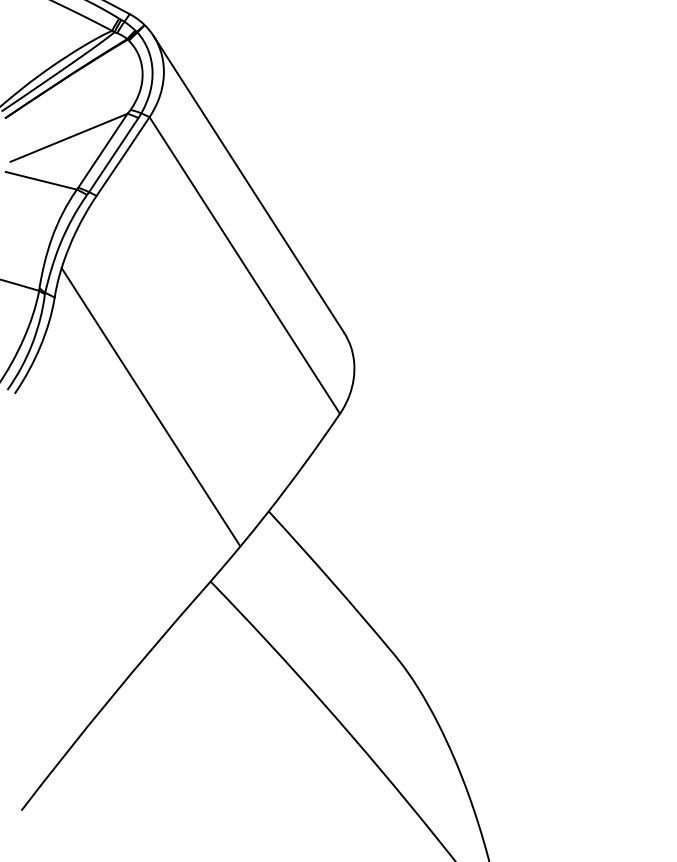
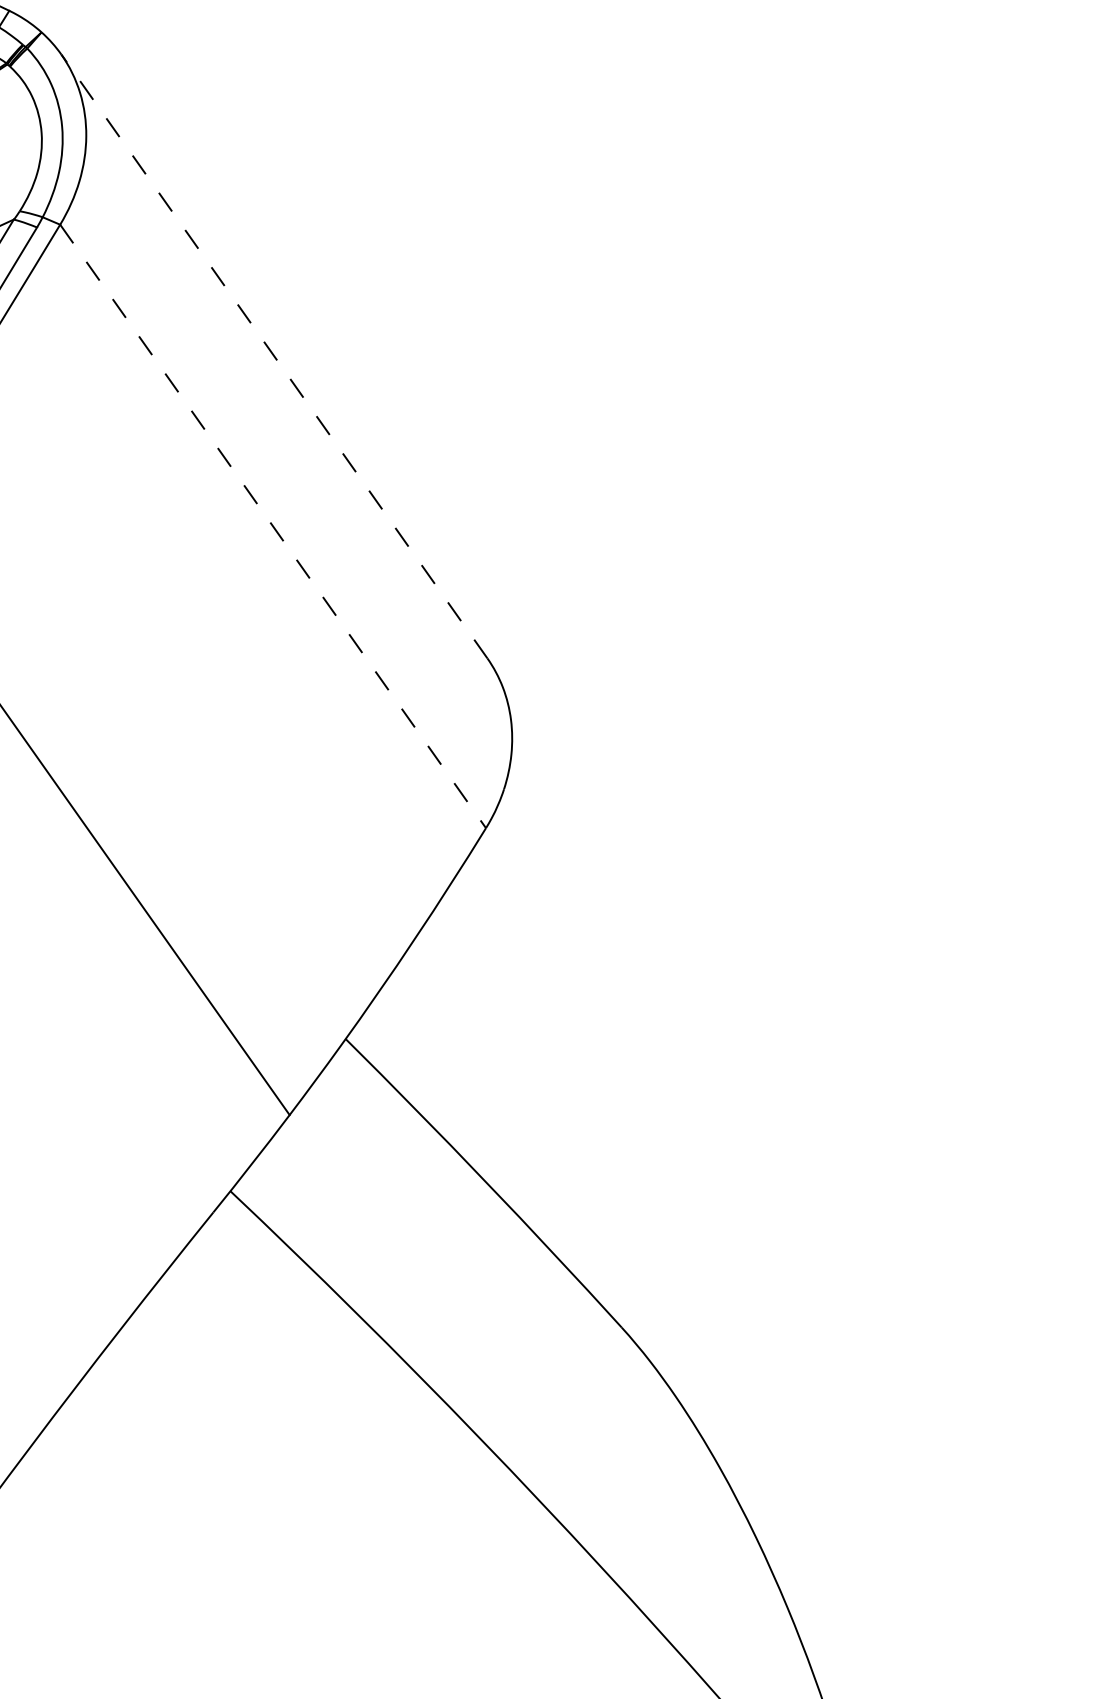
line: (248, 184) -> (273, 356), solid -> dashed
line: (245, 265) -> (274, 526), solid -> dashed

